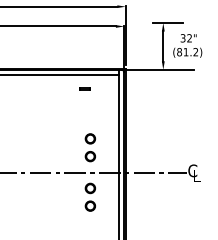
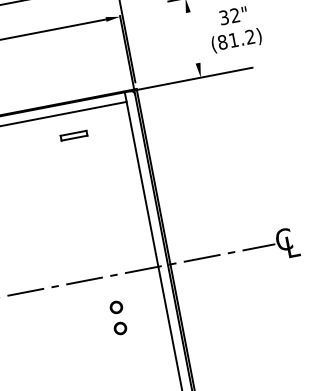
line: (163, 46) -> (193, 37), removed
part: (84, 88) -> (73, 135), size x1.6
part: (89, 147) -> (100, 233), removed
part: (89, 196) -> (116, 317), size x0.7

